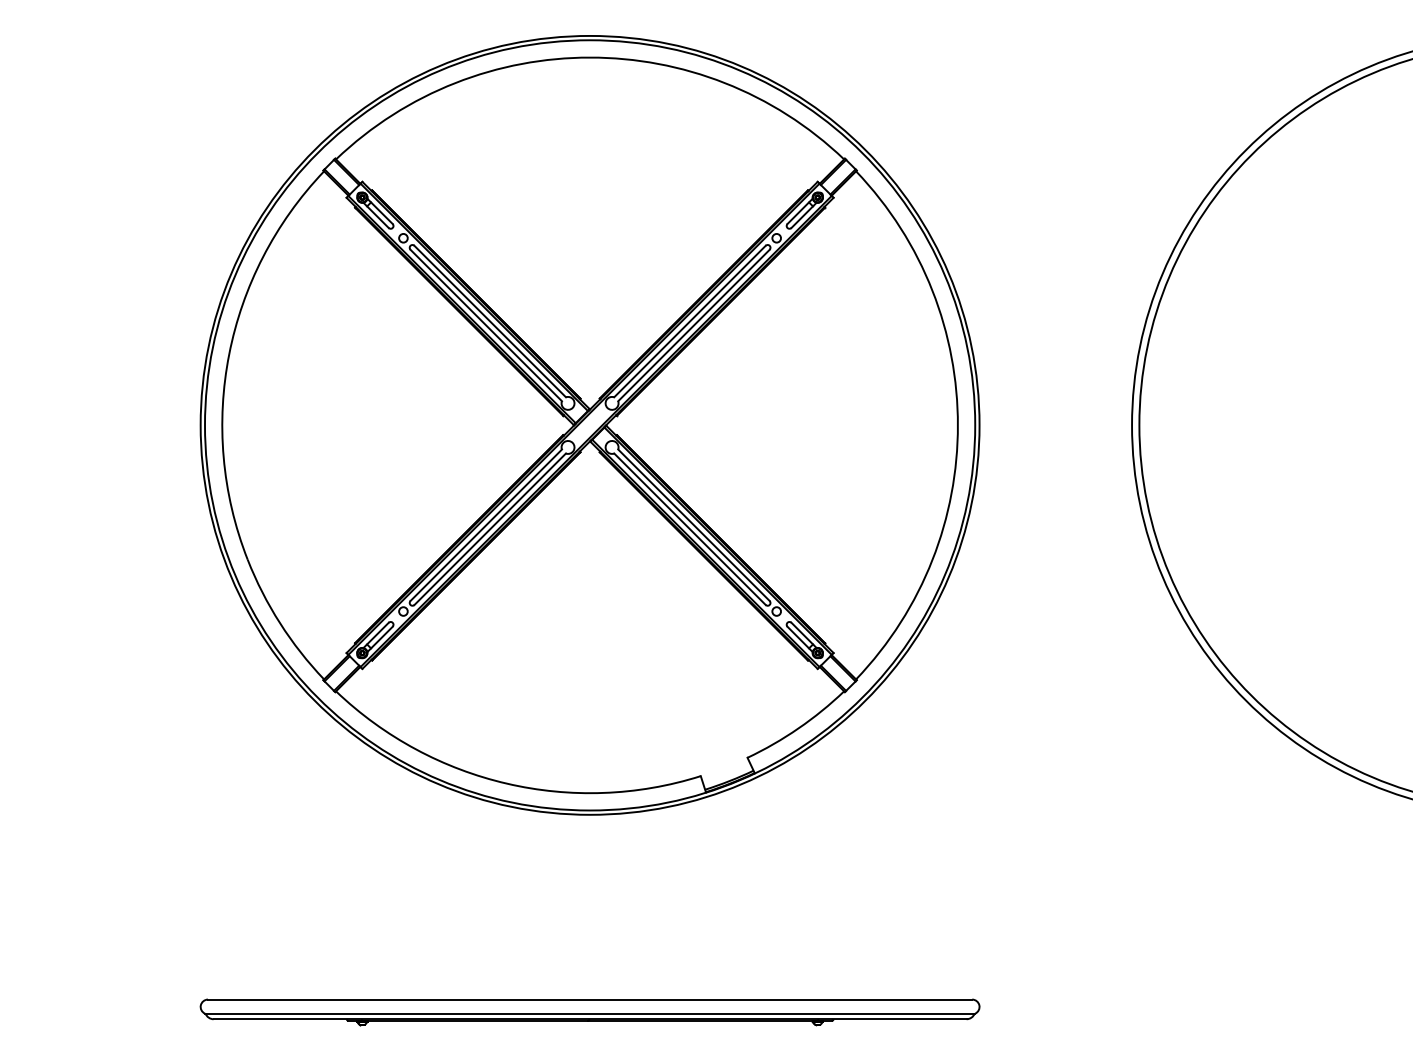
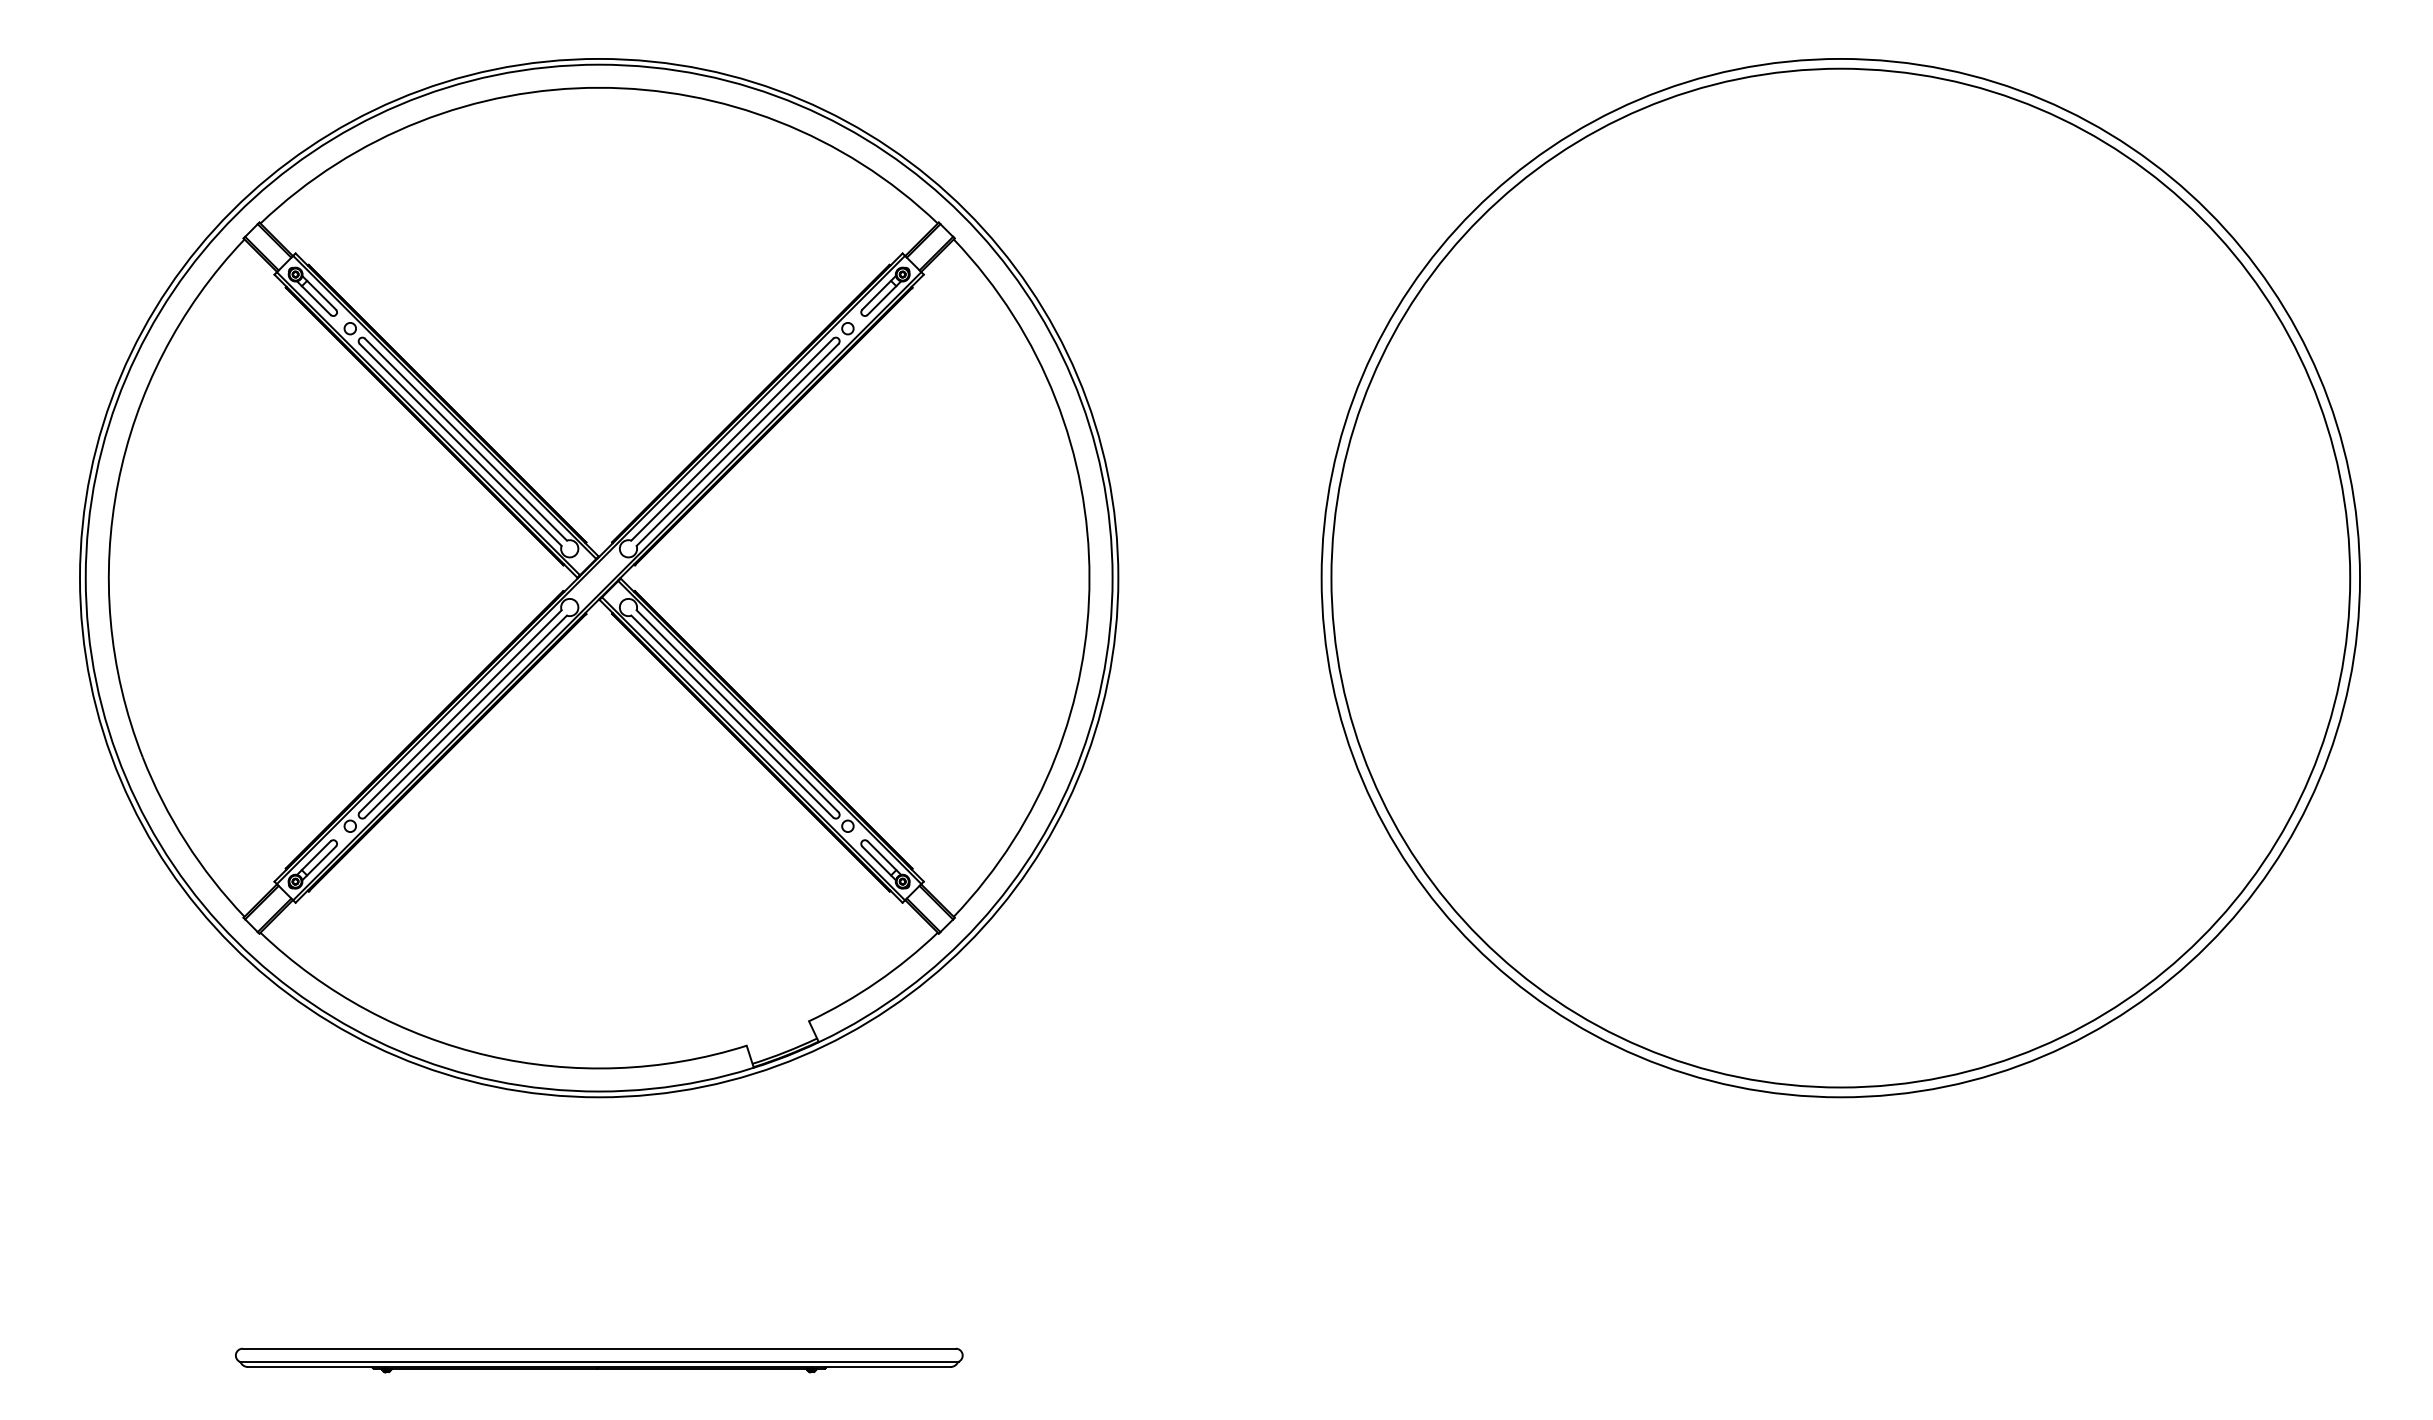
part: (590, 1012) -> (599, 1360), size x0.7

